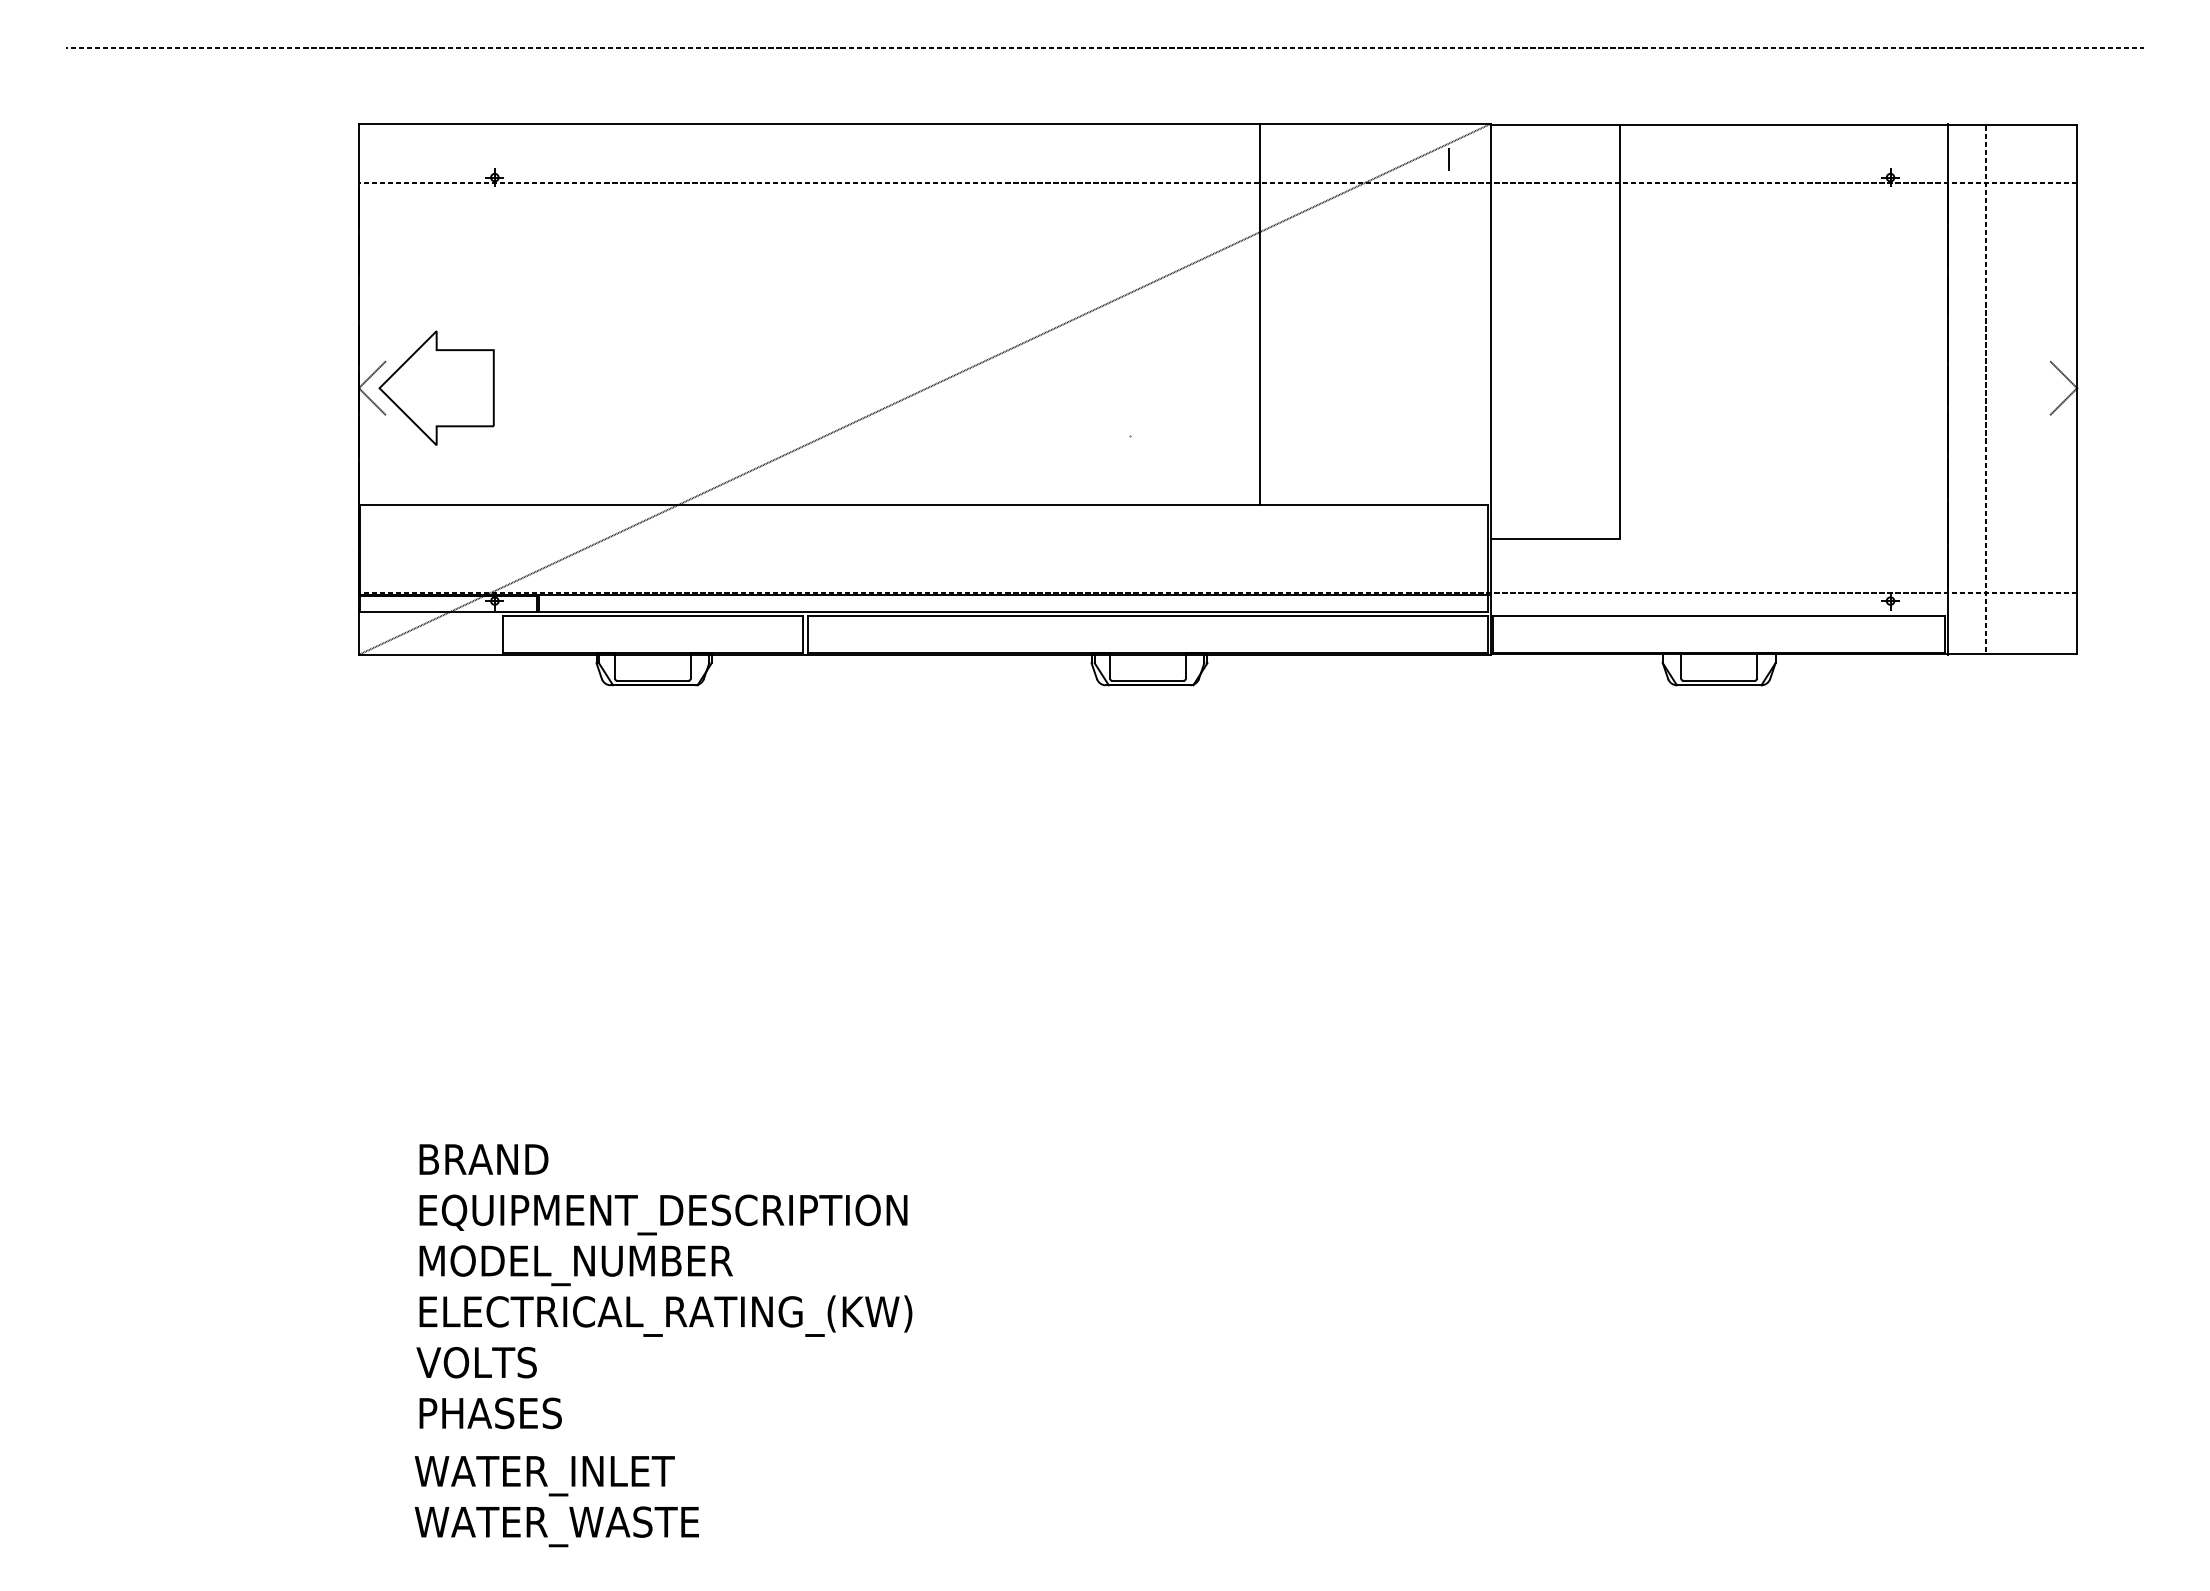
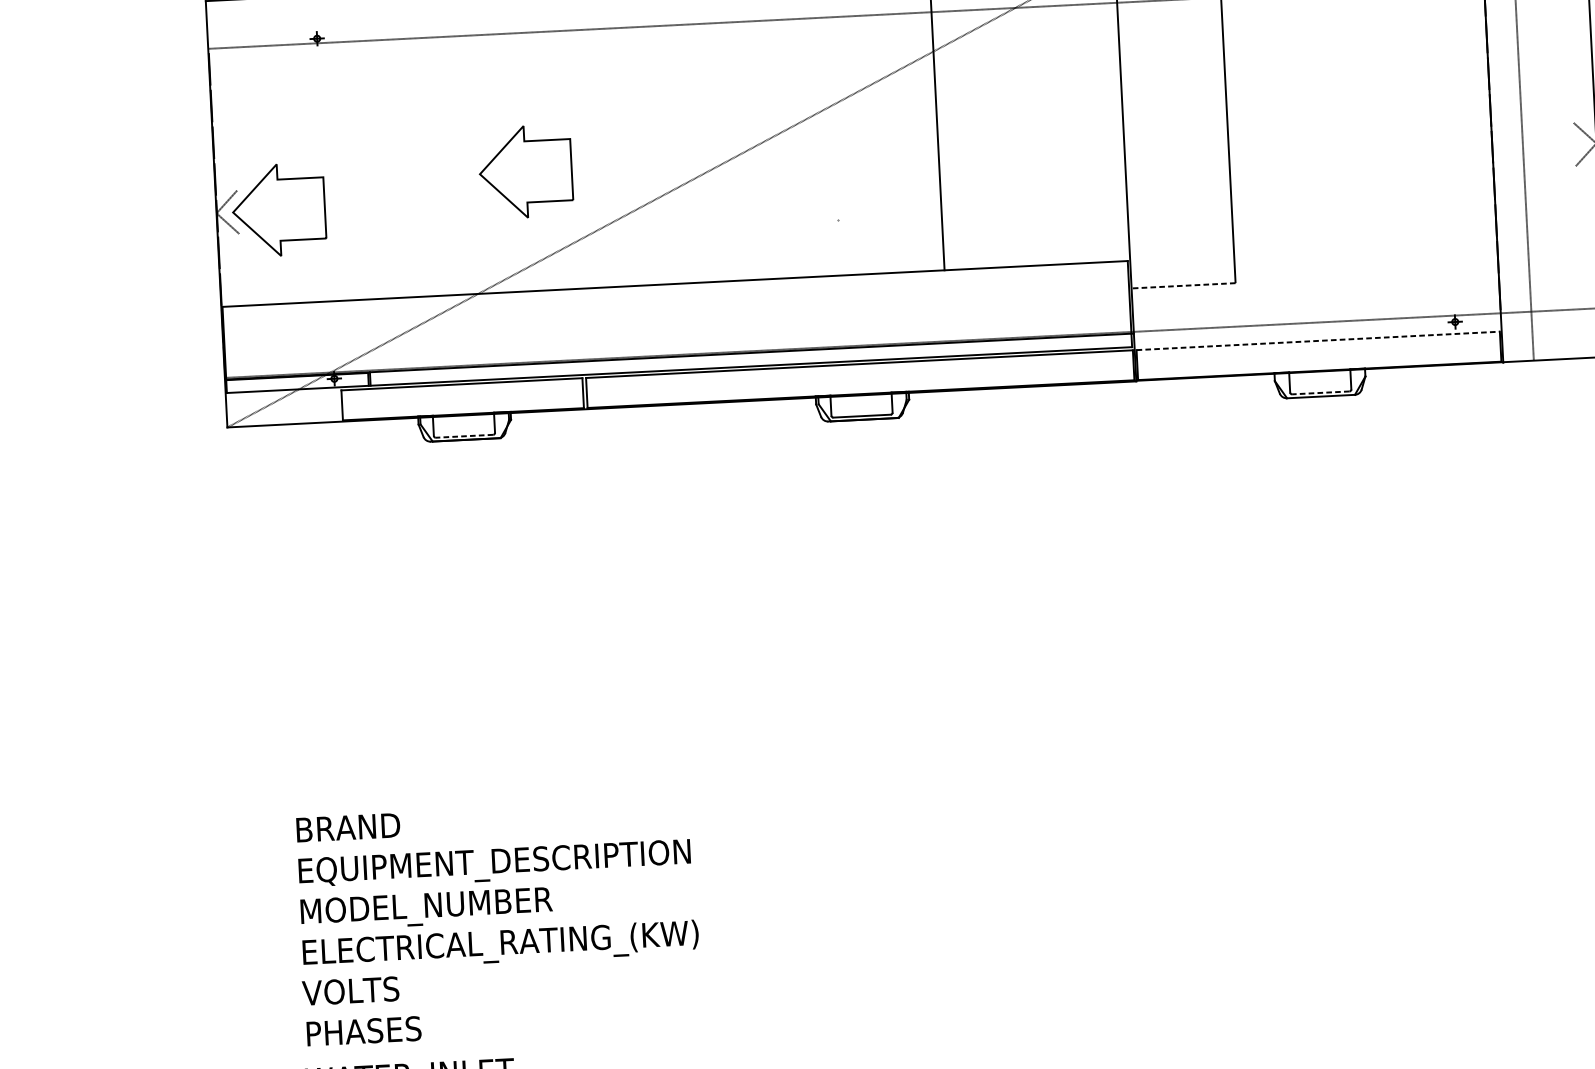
part: (745, 355) -> (525, 171), added
line: (1555, 539) -> (1183, 286), solid -> dashed
line: (1719, 615) -> (1318, 340), solid -> dashed
line: (652, 680) -> (464, 436), solid -> dashed
line: (1719, 680) -> (1321, 392), solid -> dashed

